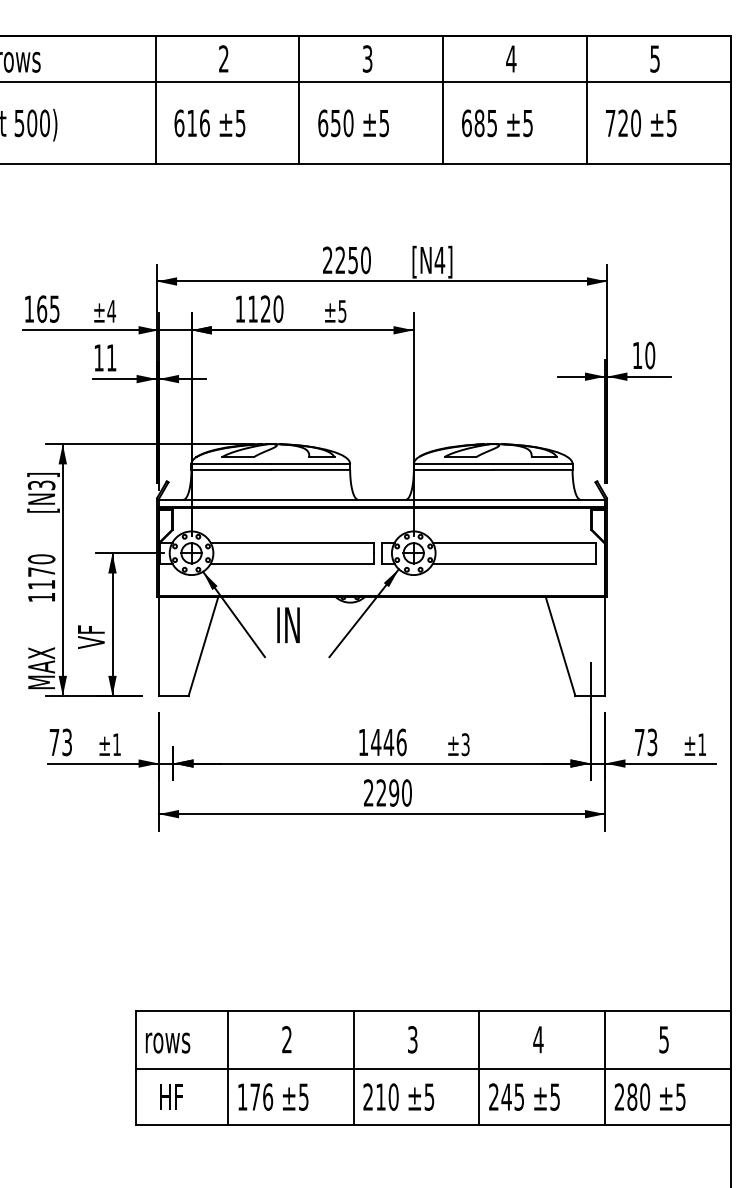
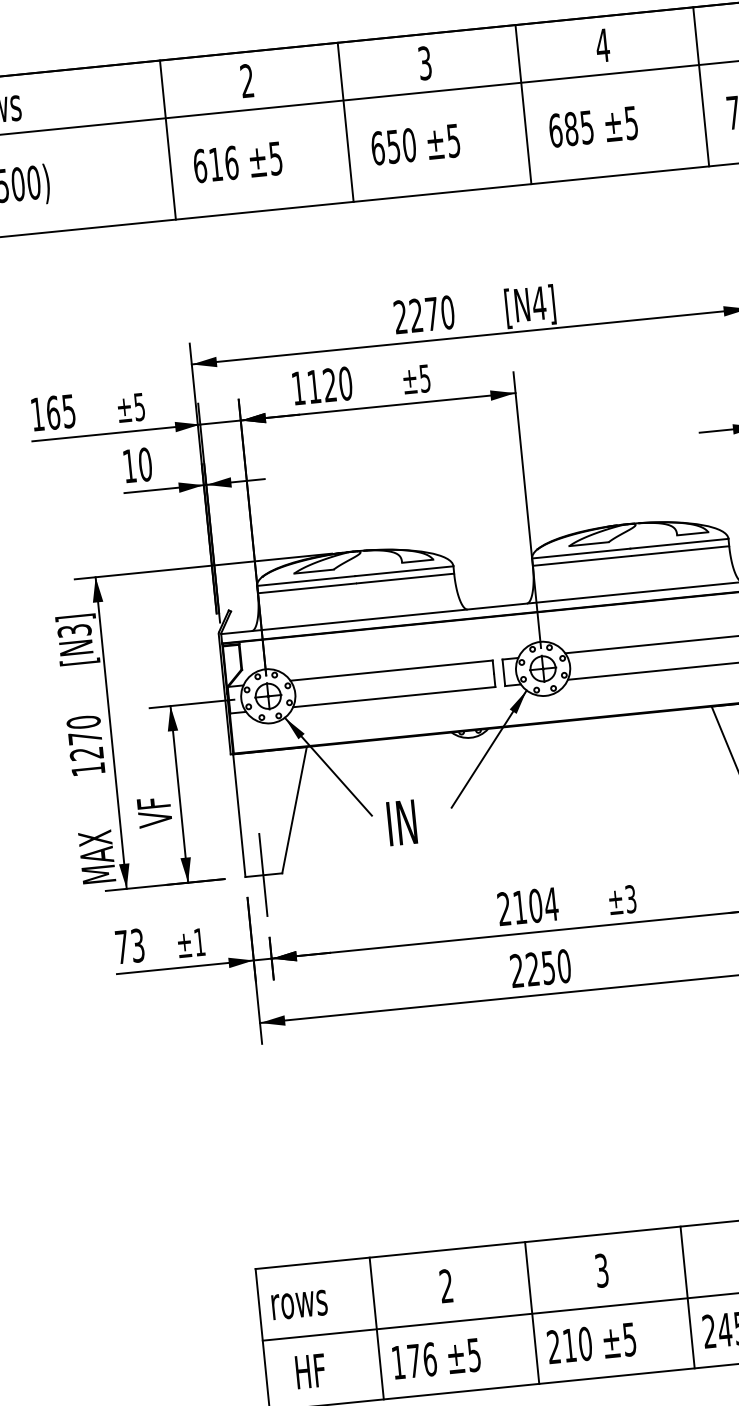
text: (352, 260) -> (431, 314), 2250 -> 2270
text: (111, 311) -> (139, 407), ±4 -> ±5
text: (111, 357) -> (145, 464), 11 -> 10
text: (40, 584) -> (85, 753), 1170 -> 1270
text: (288, 625) -> (402, 823), moved
line: (173, 695) -> (263, 874), added
text: (382, 742) -> (527, 906), 1446 -> 2104
text: (394, 792) -> (548, 967), 2290 -> 2250

